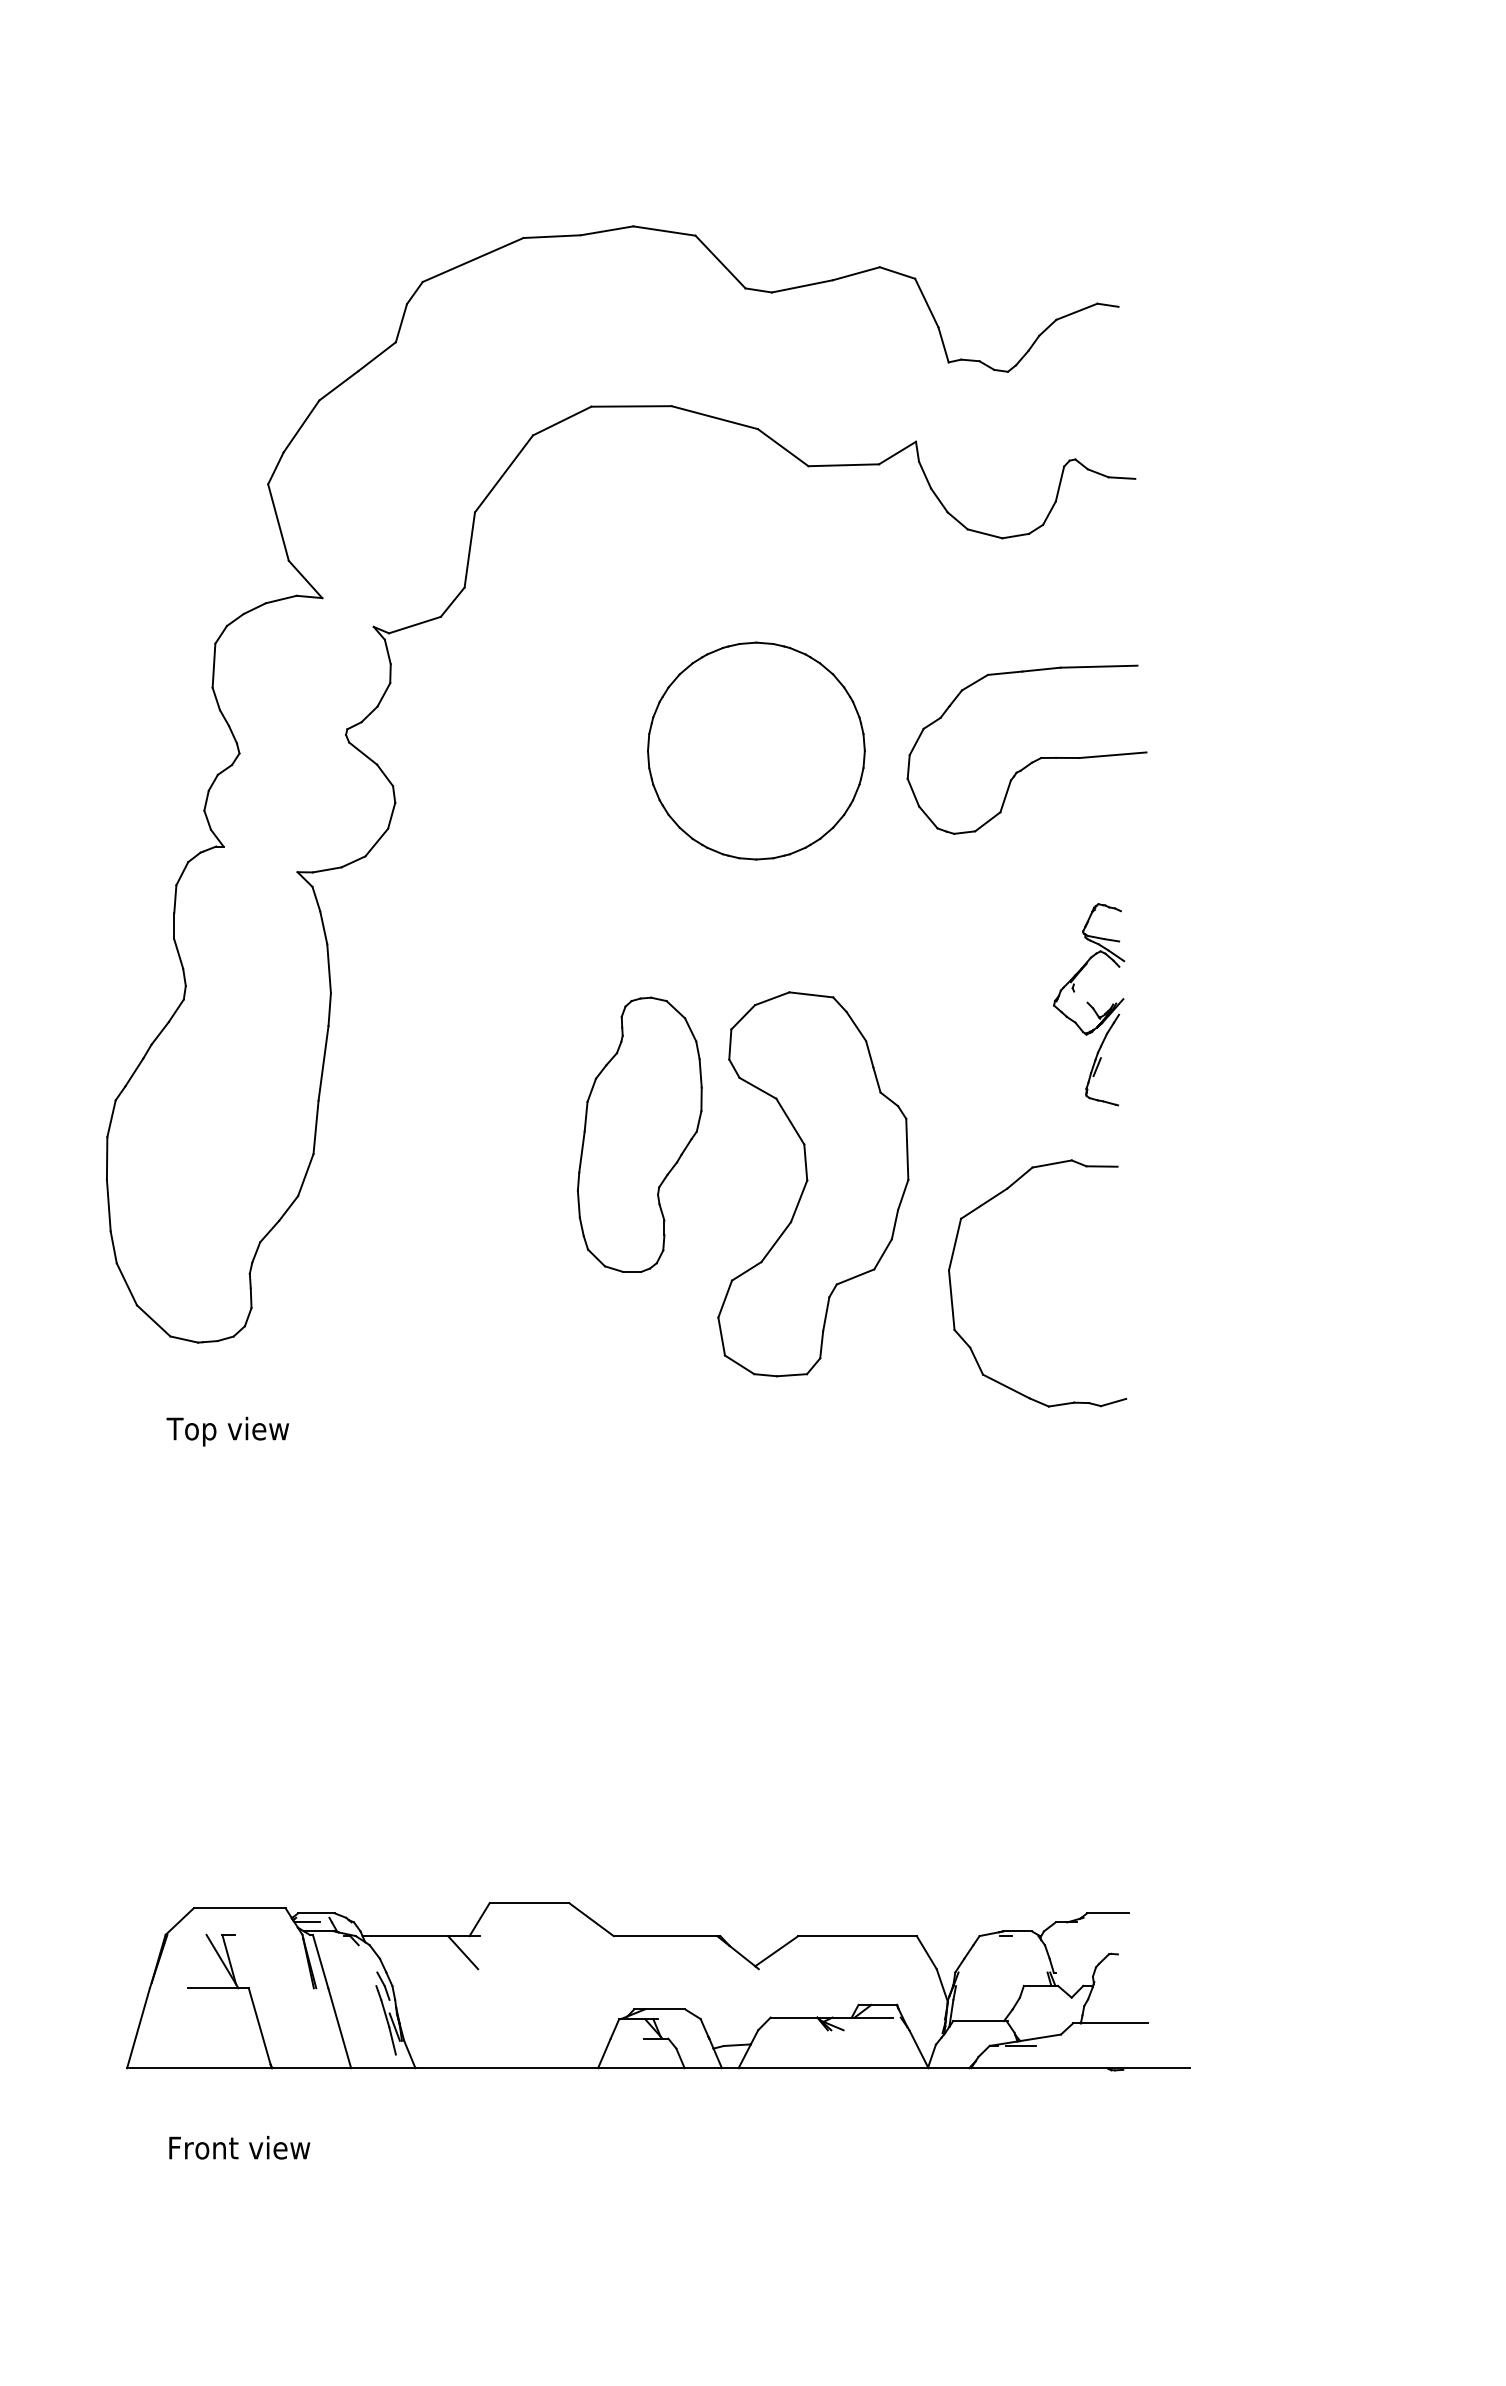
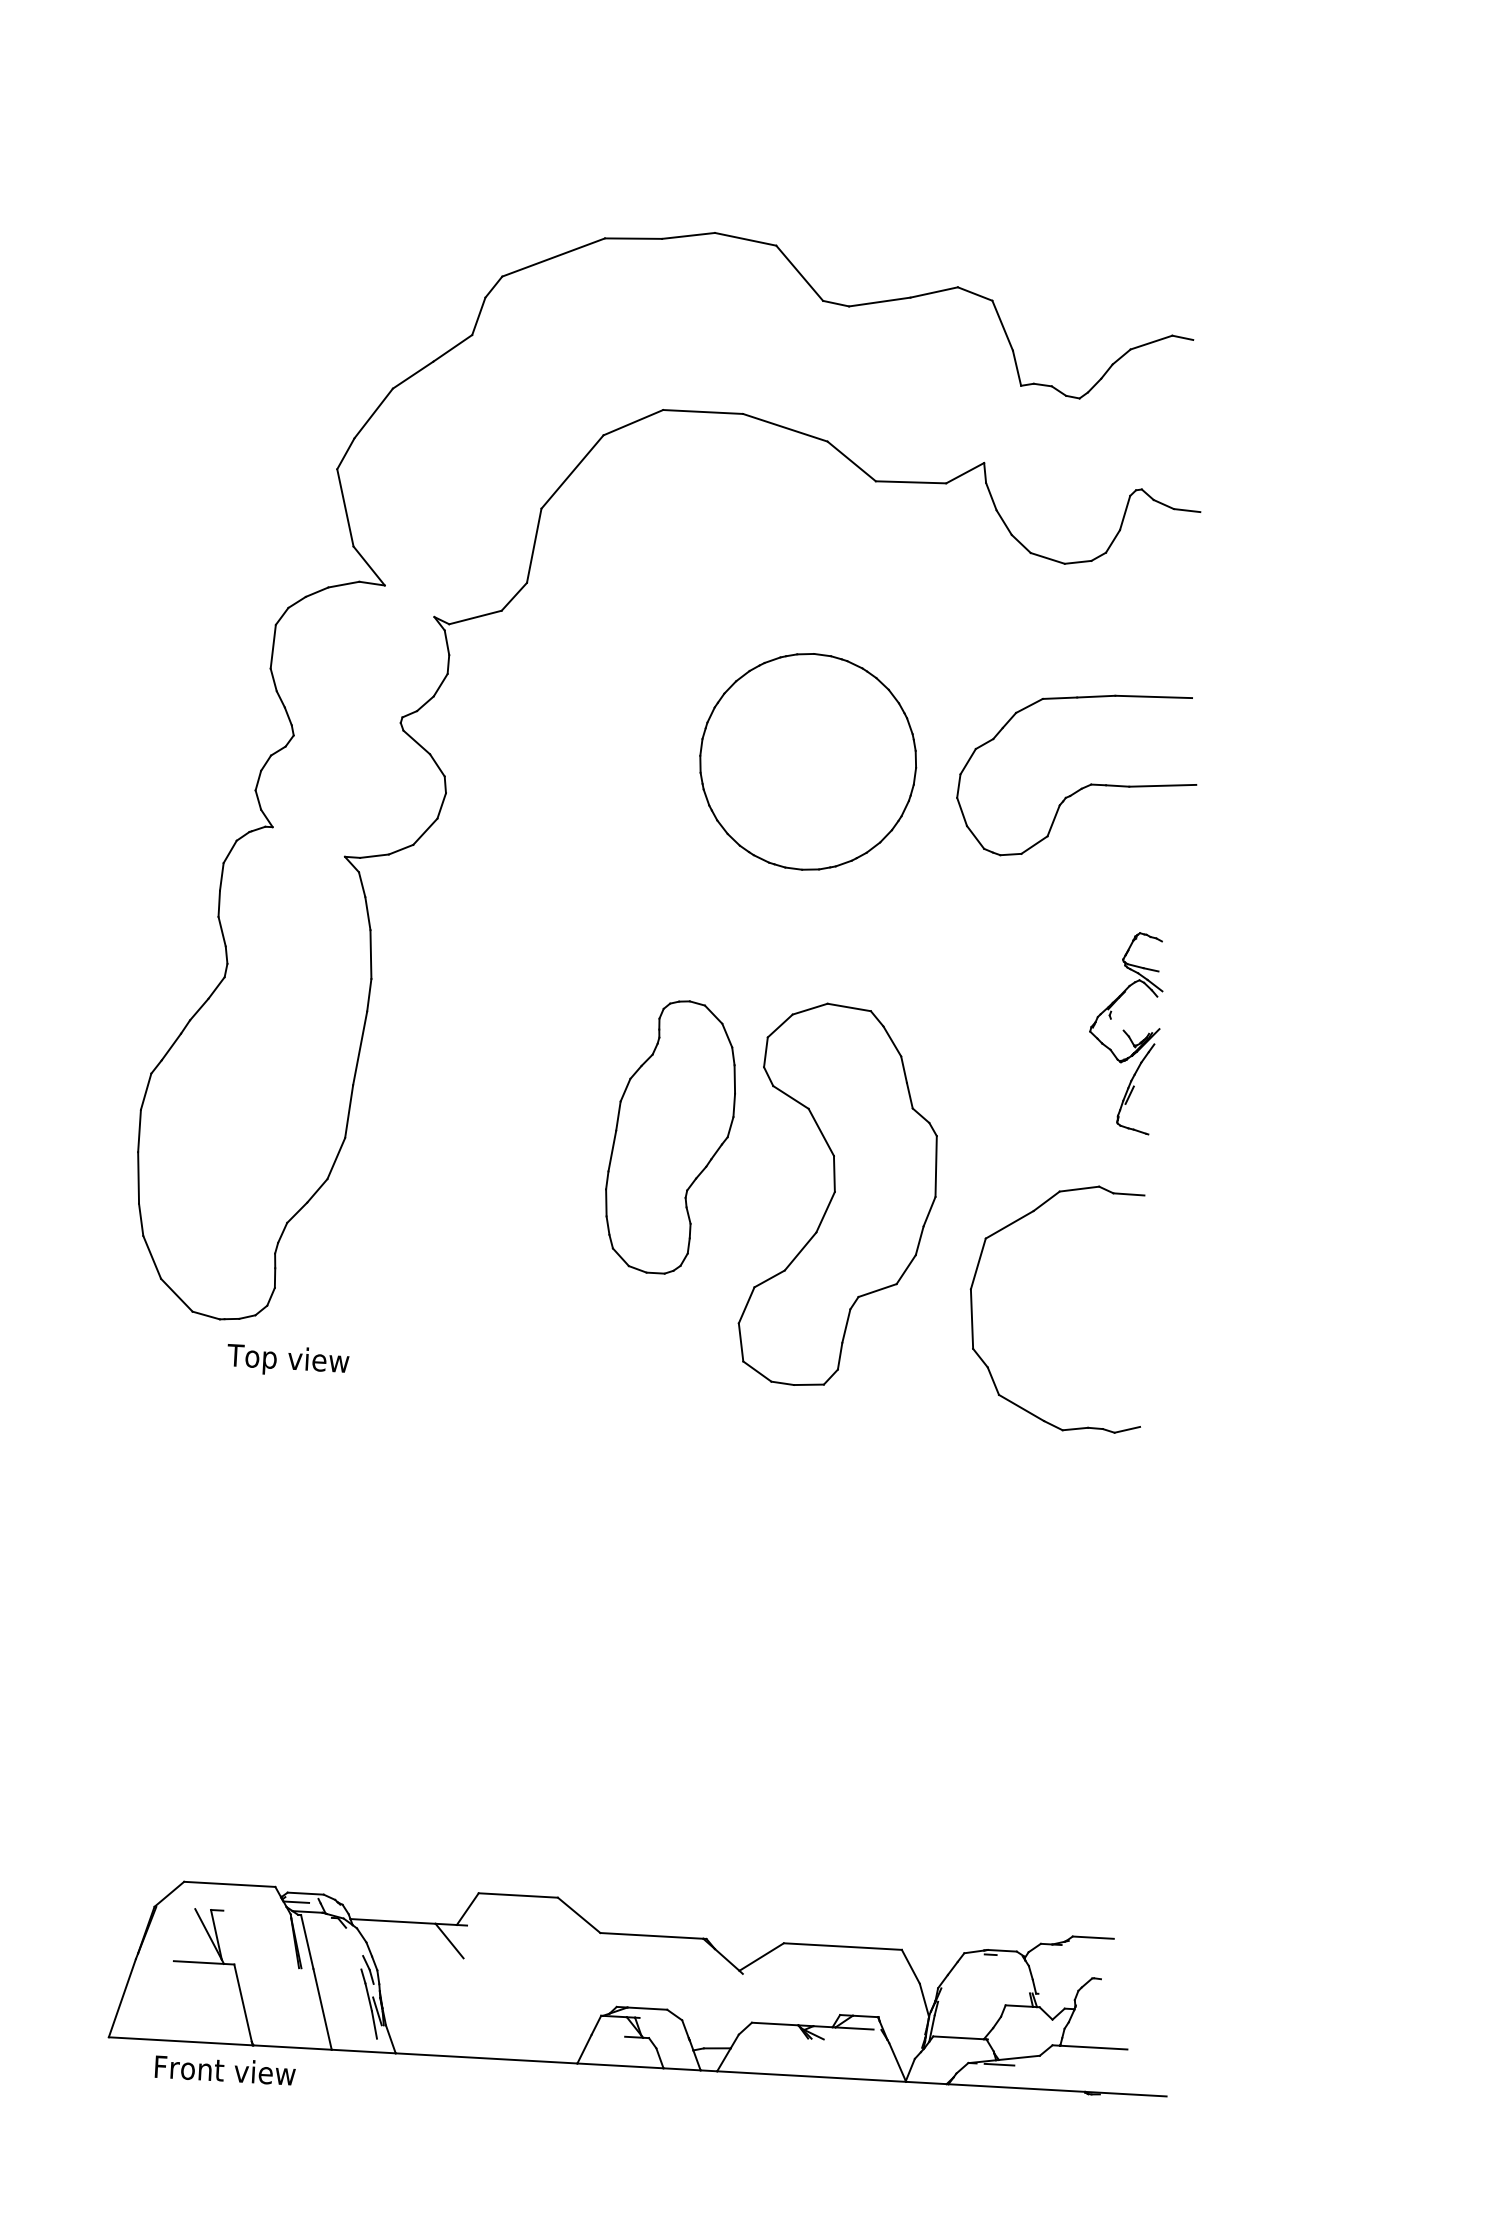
text: (227, 1431) -> (287, 1360), moved
text: (239, 2147) -> (225, 2070), moved

